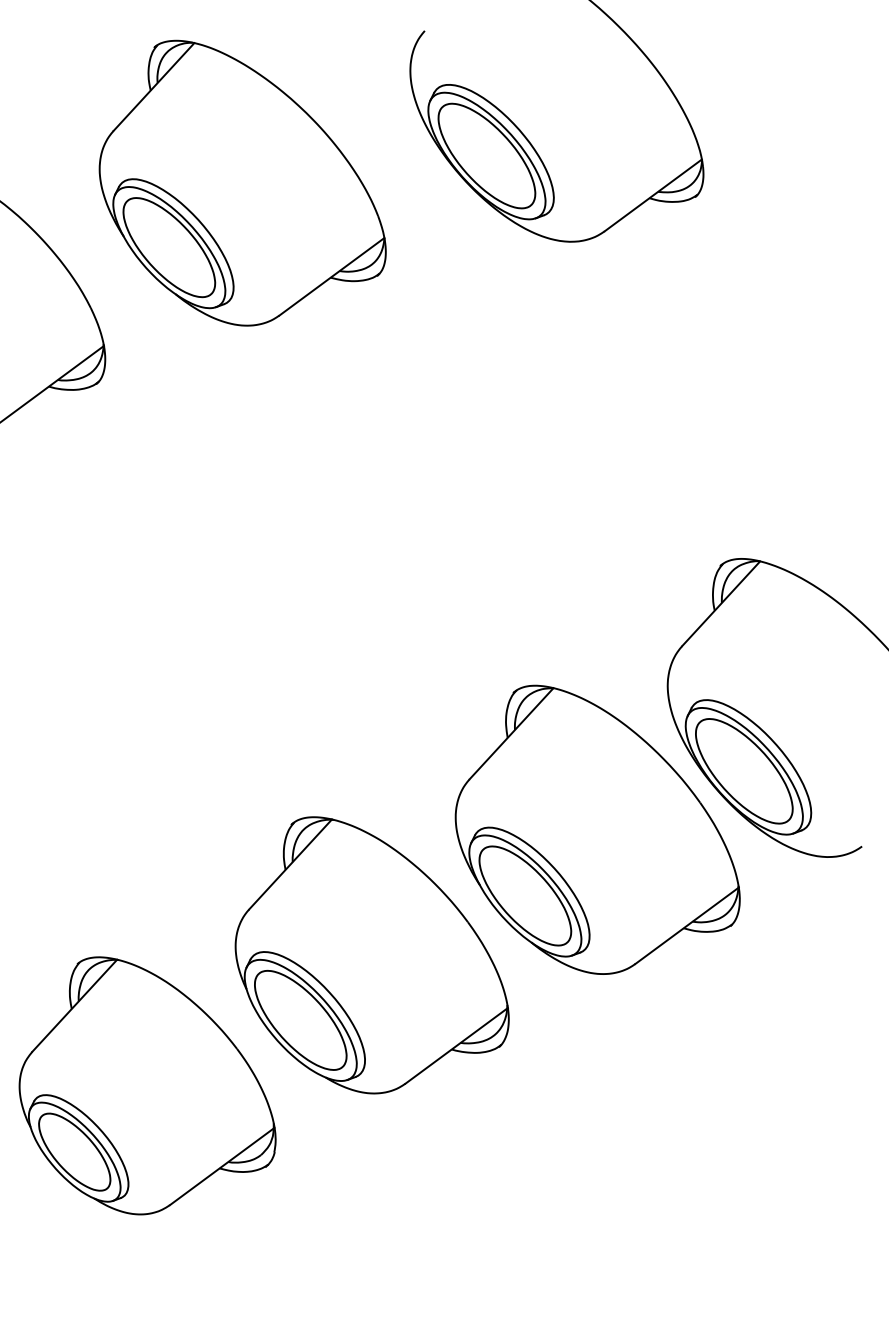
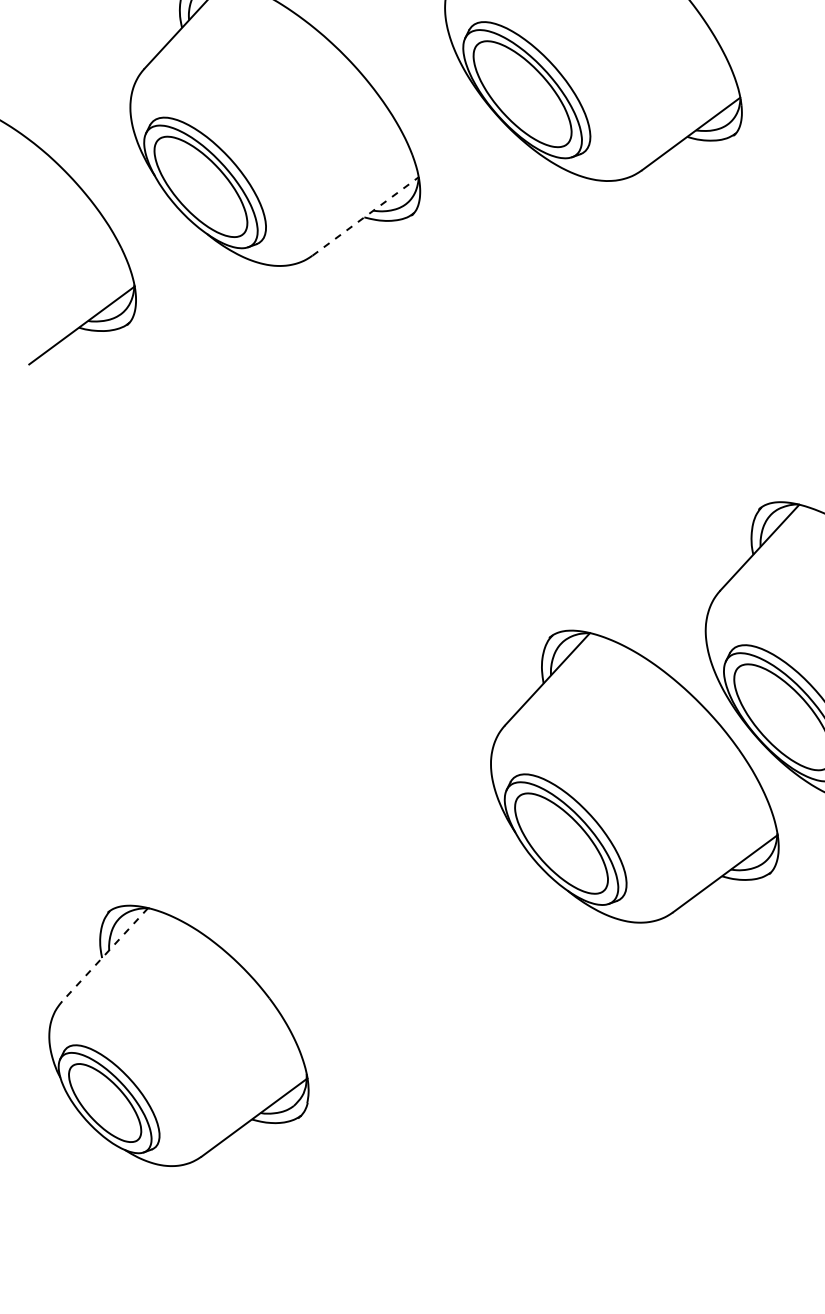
line: (332, 276) -> (366, 216), solid -> dashed
part: (371, 955) -> (405, 903), removed
line: (74, 1005) -> (104, 954), solid -> dashed

